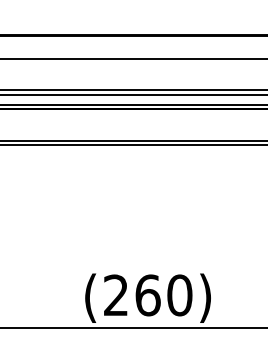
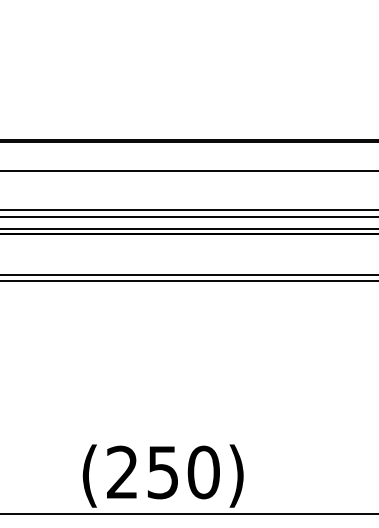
text: (148, 295) -> (163, 472), (260) -> (250)

